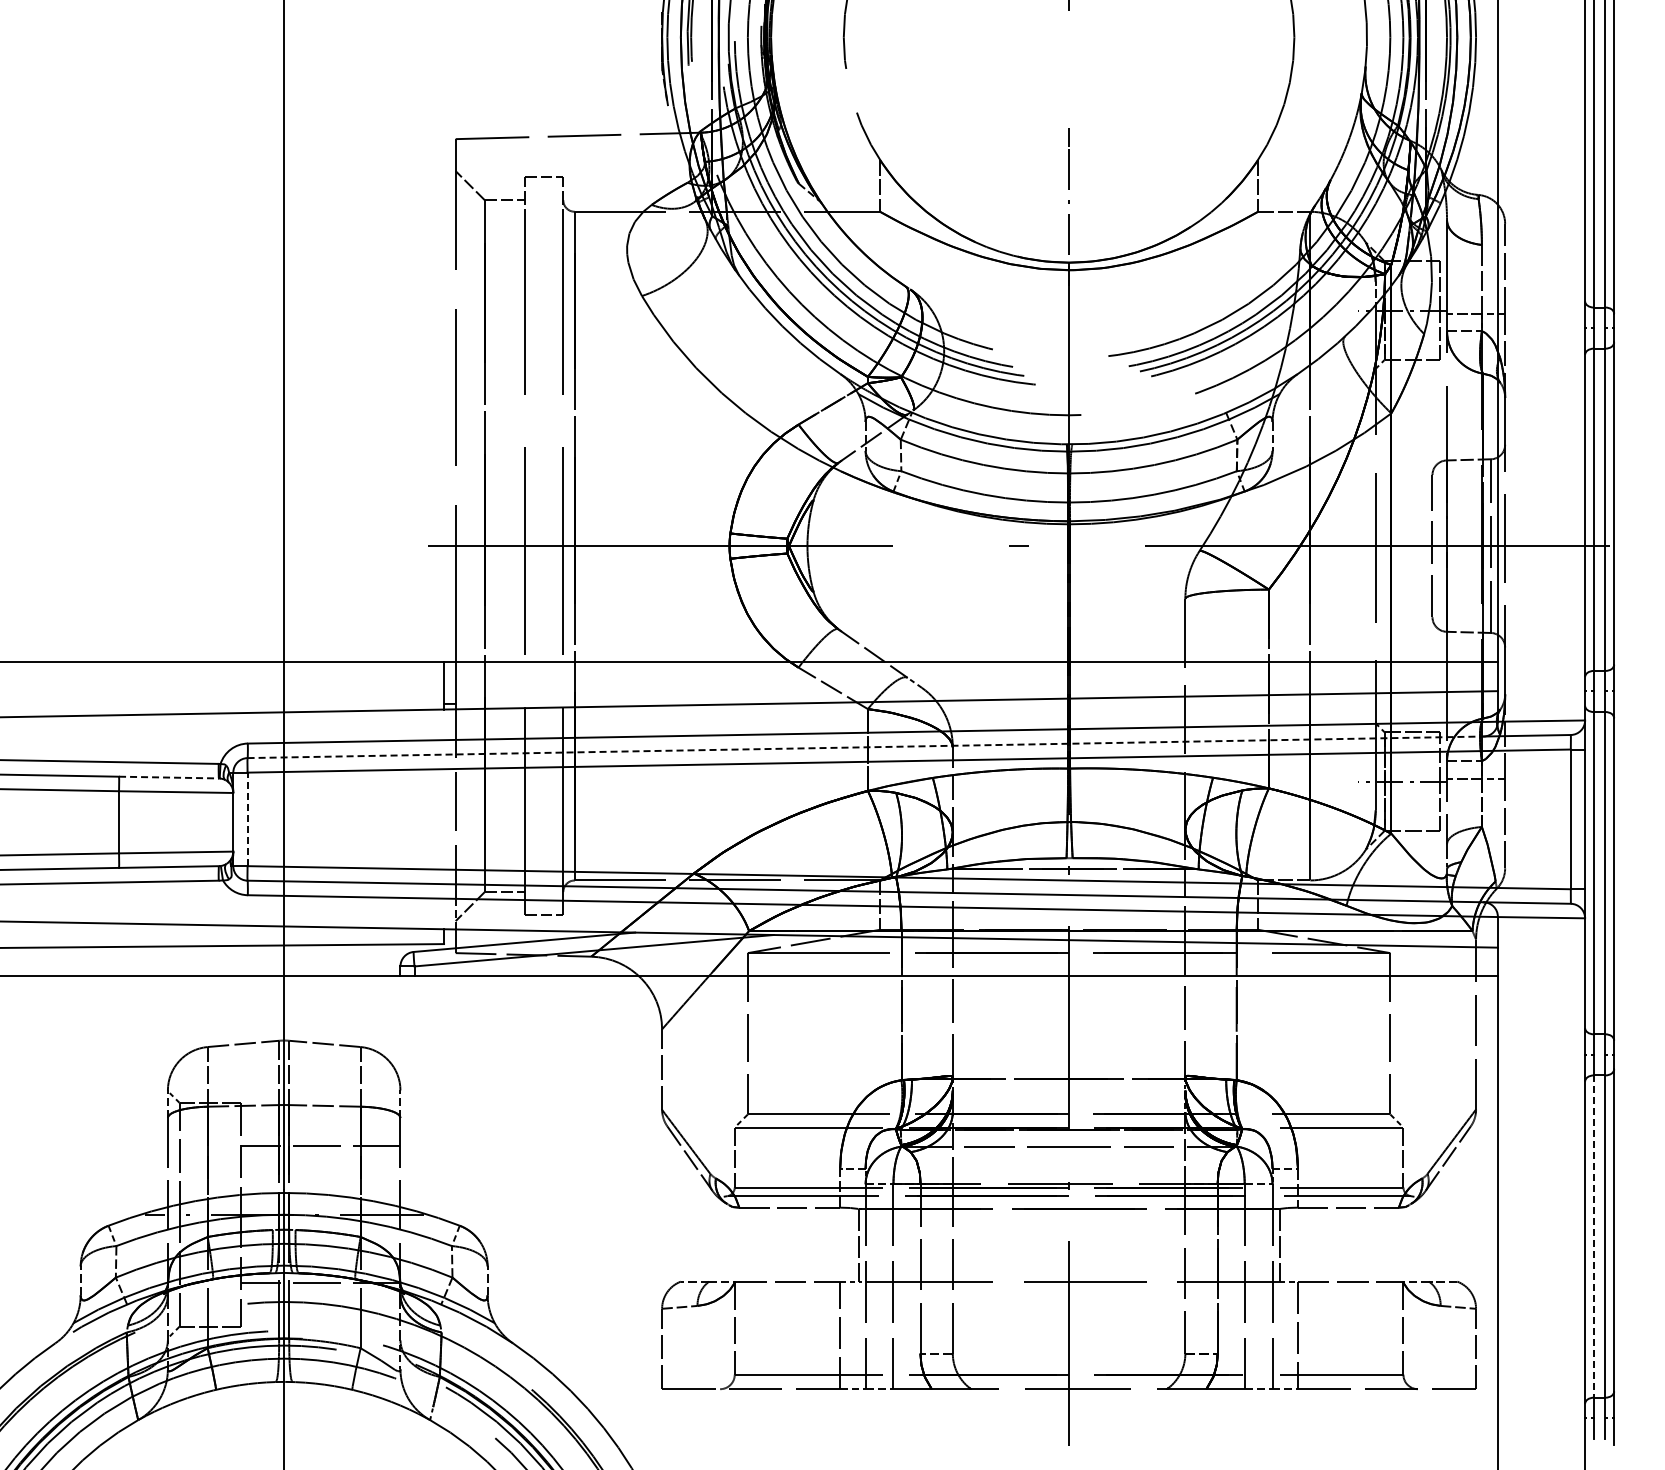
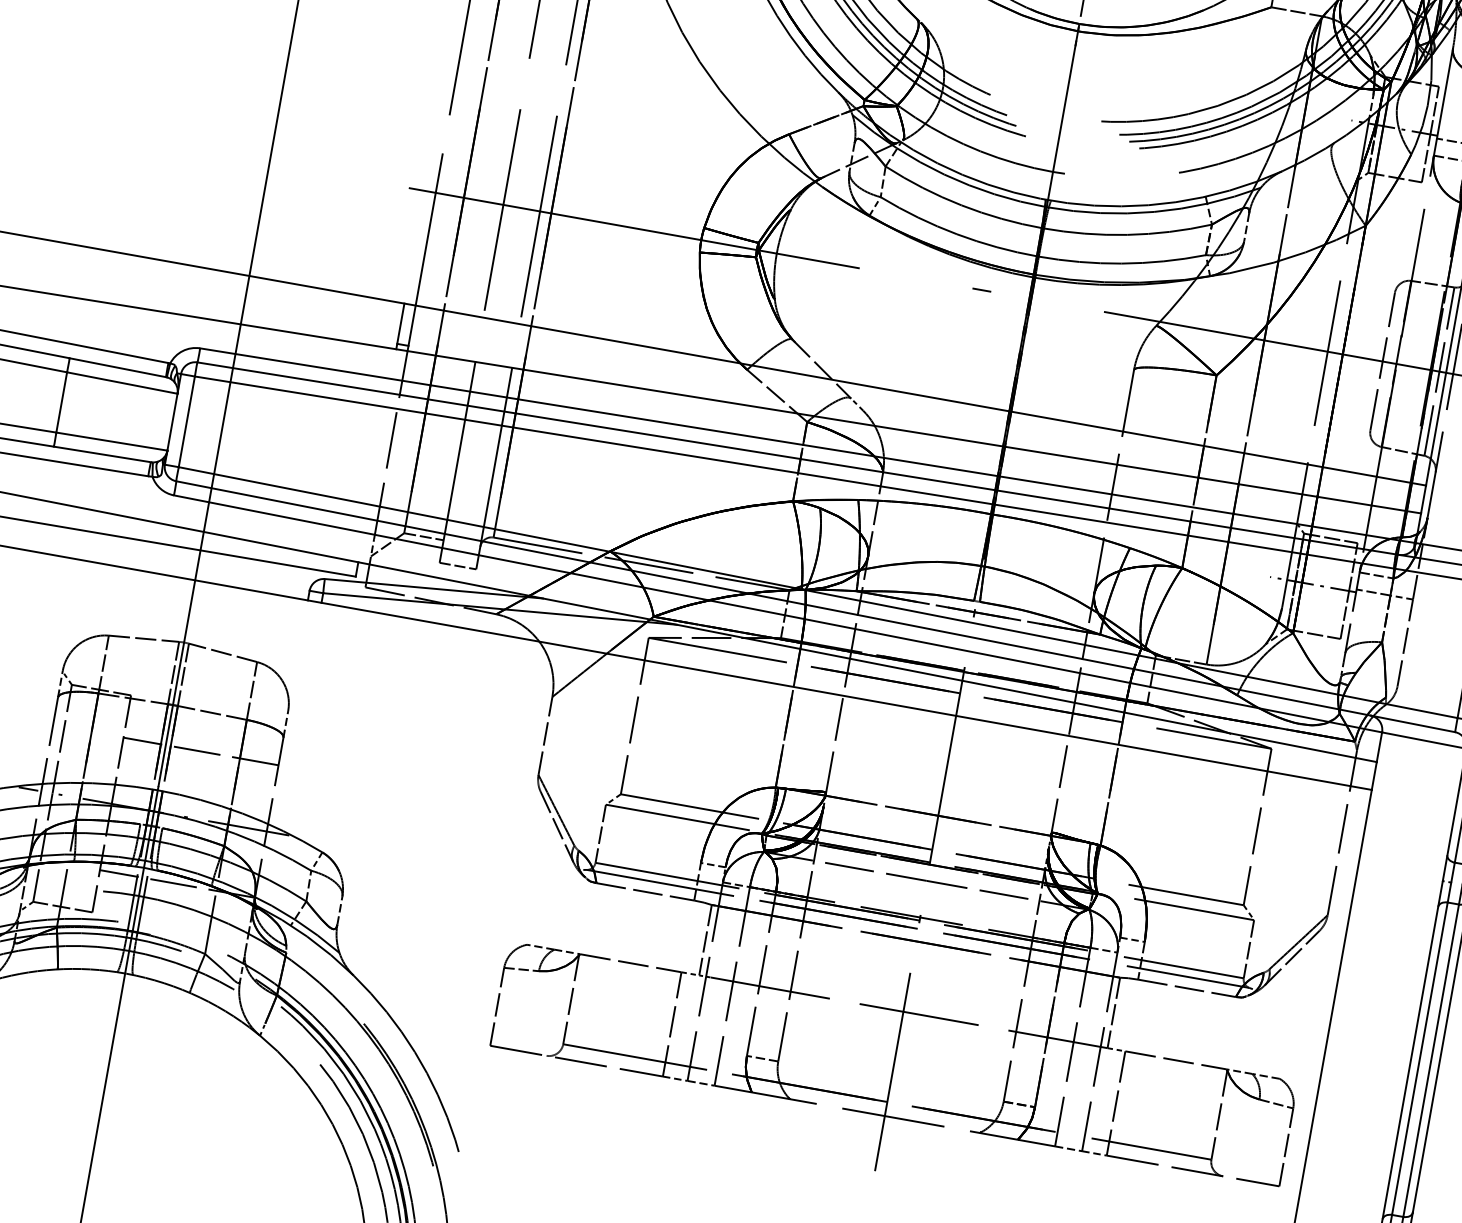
line: (866, 747) -> (799, 459), dashed -> solid
line: (169, 777) -> (118, 367), dashed -> solid
line: (247, 819) -> (186, 421), dashed -> solid
line: (1593, 1237) -> (1419, 1059), dashed -> solid

